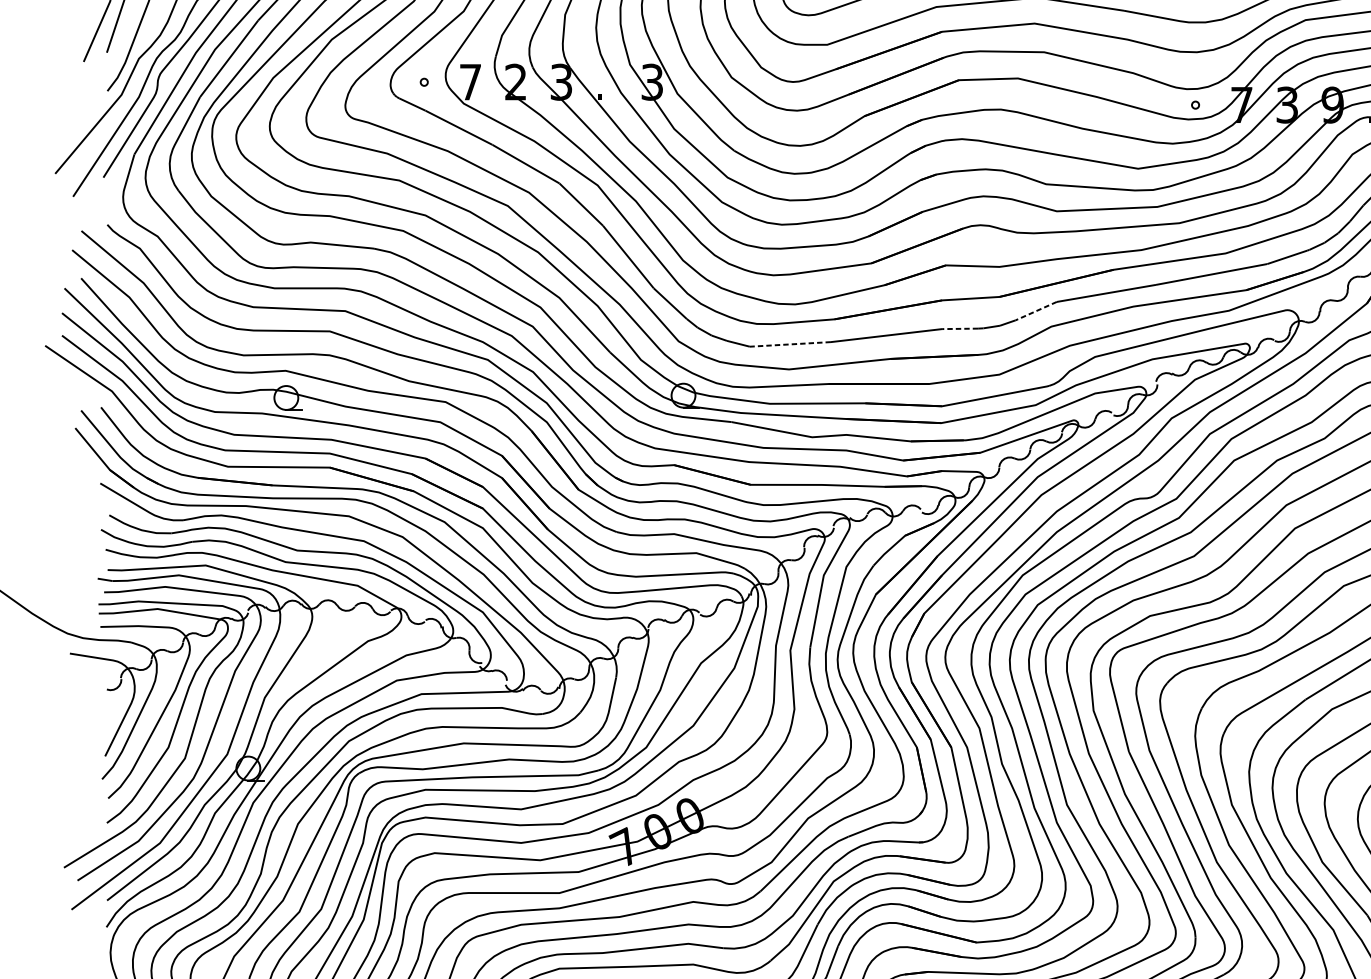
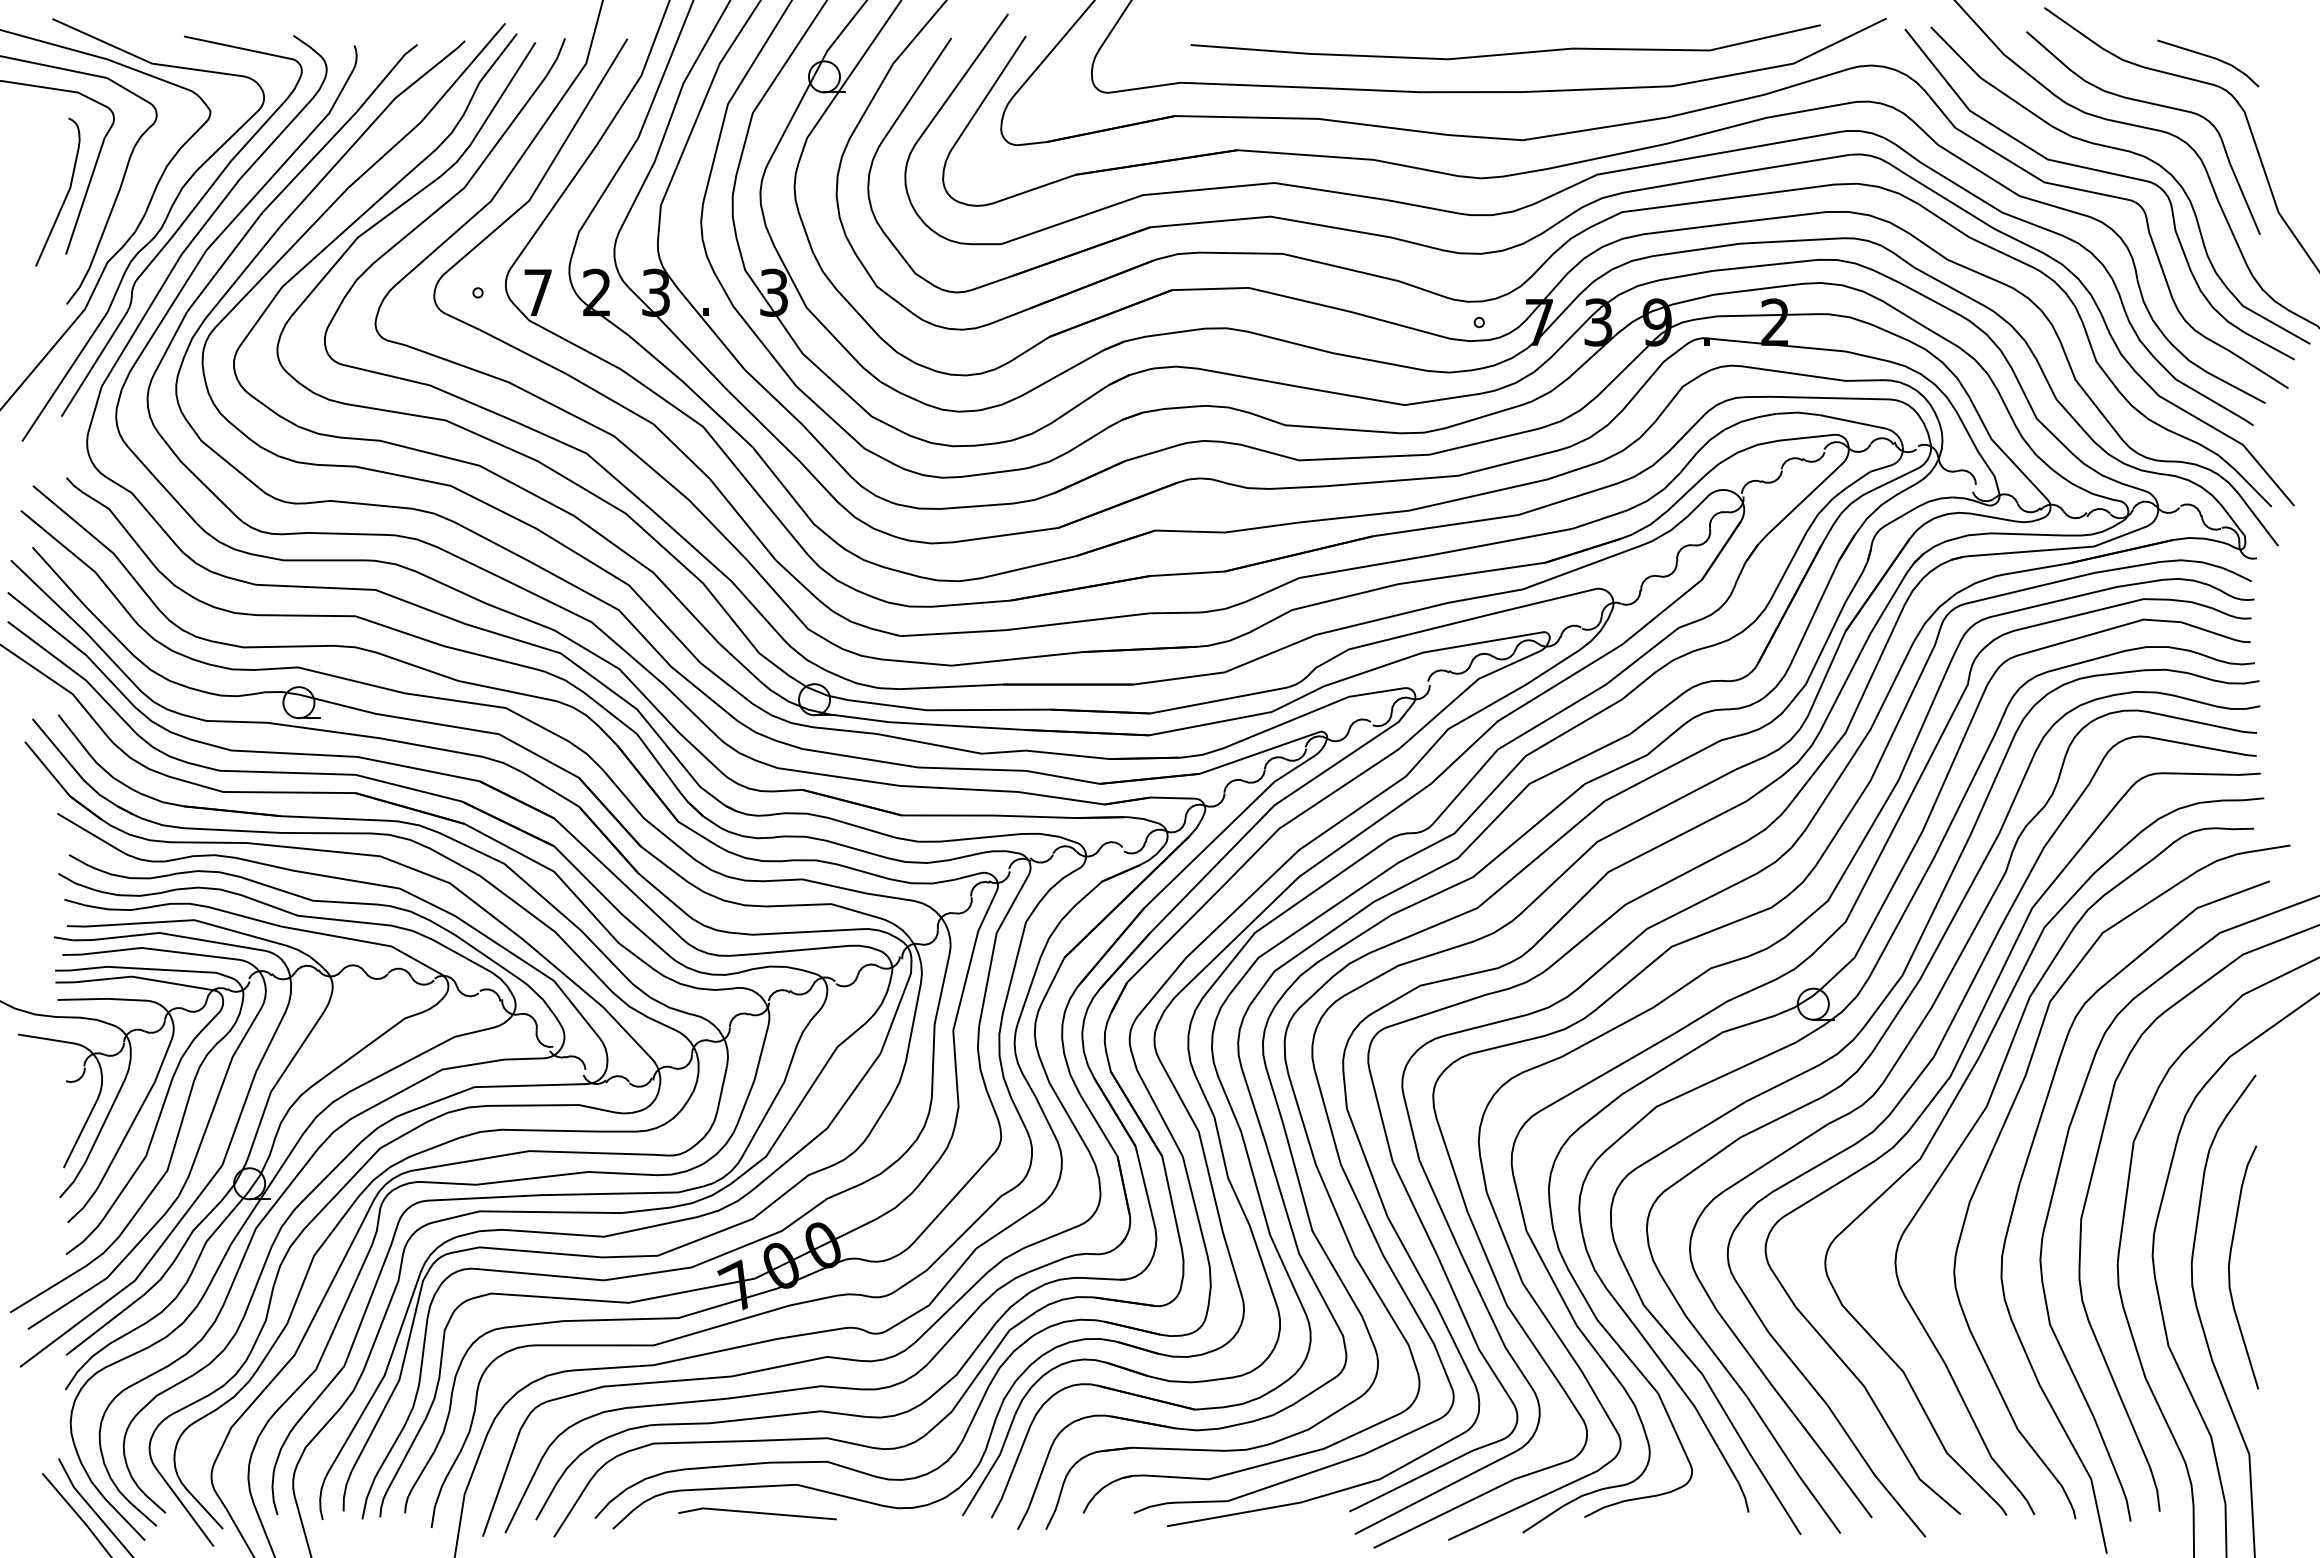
line: (1036, 311) -> (1272, 590), dashed -> solid
line: (960, 328) -> (1173, 612), dashed -> solid
line: (790, 344) -> (953, 633), dashed -> solid

